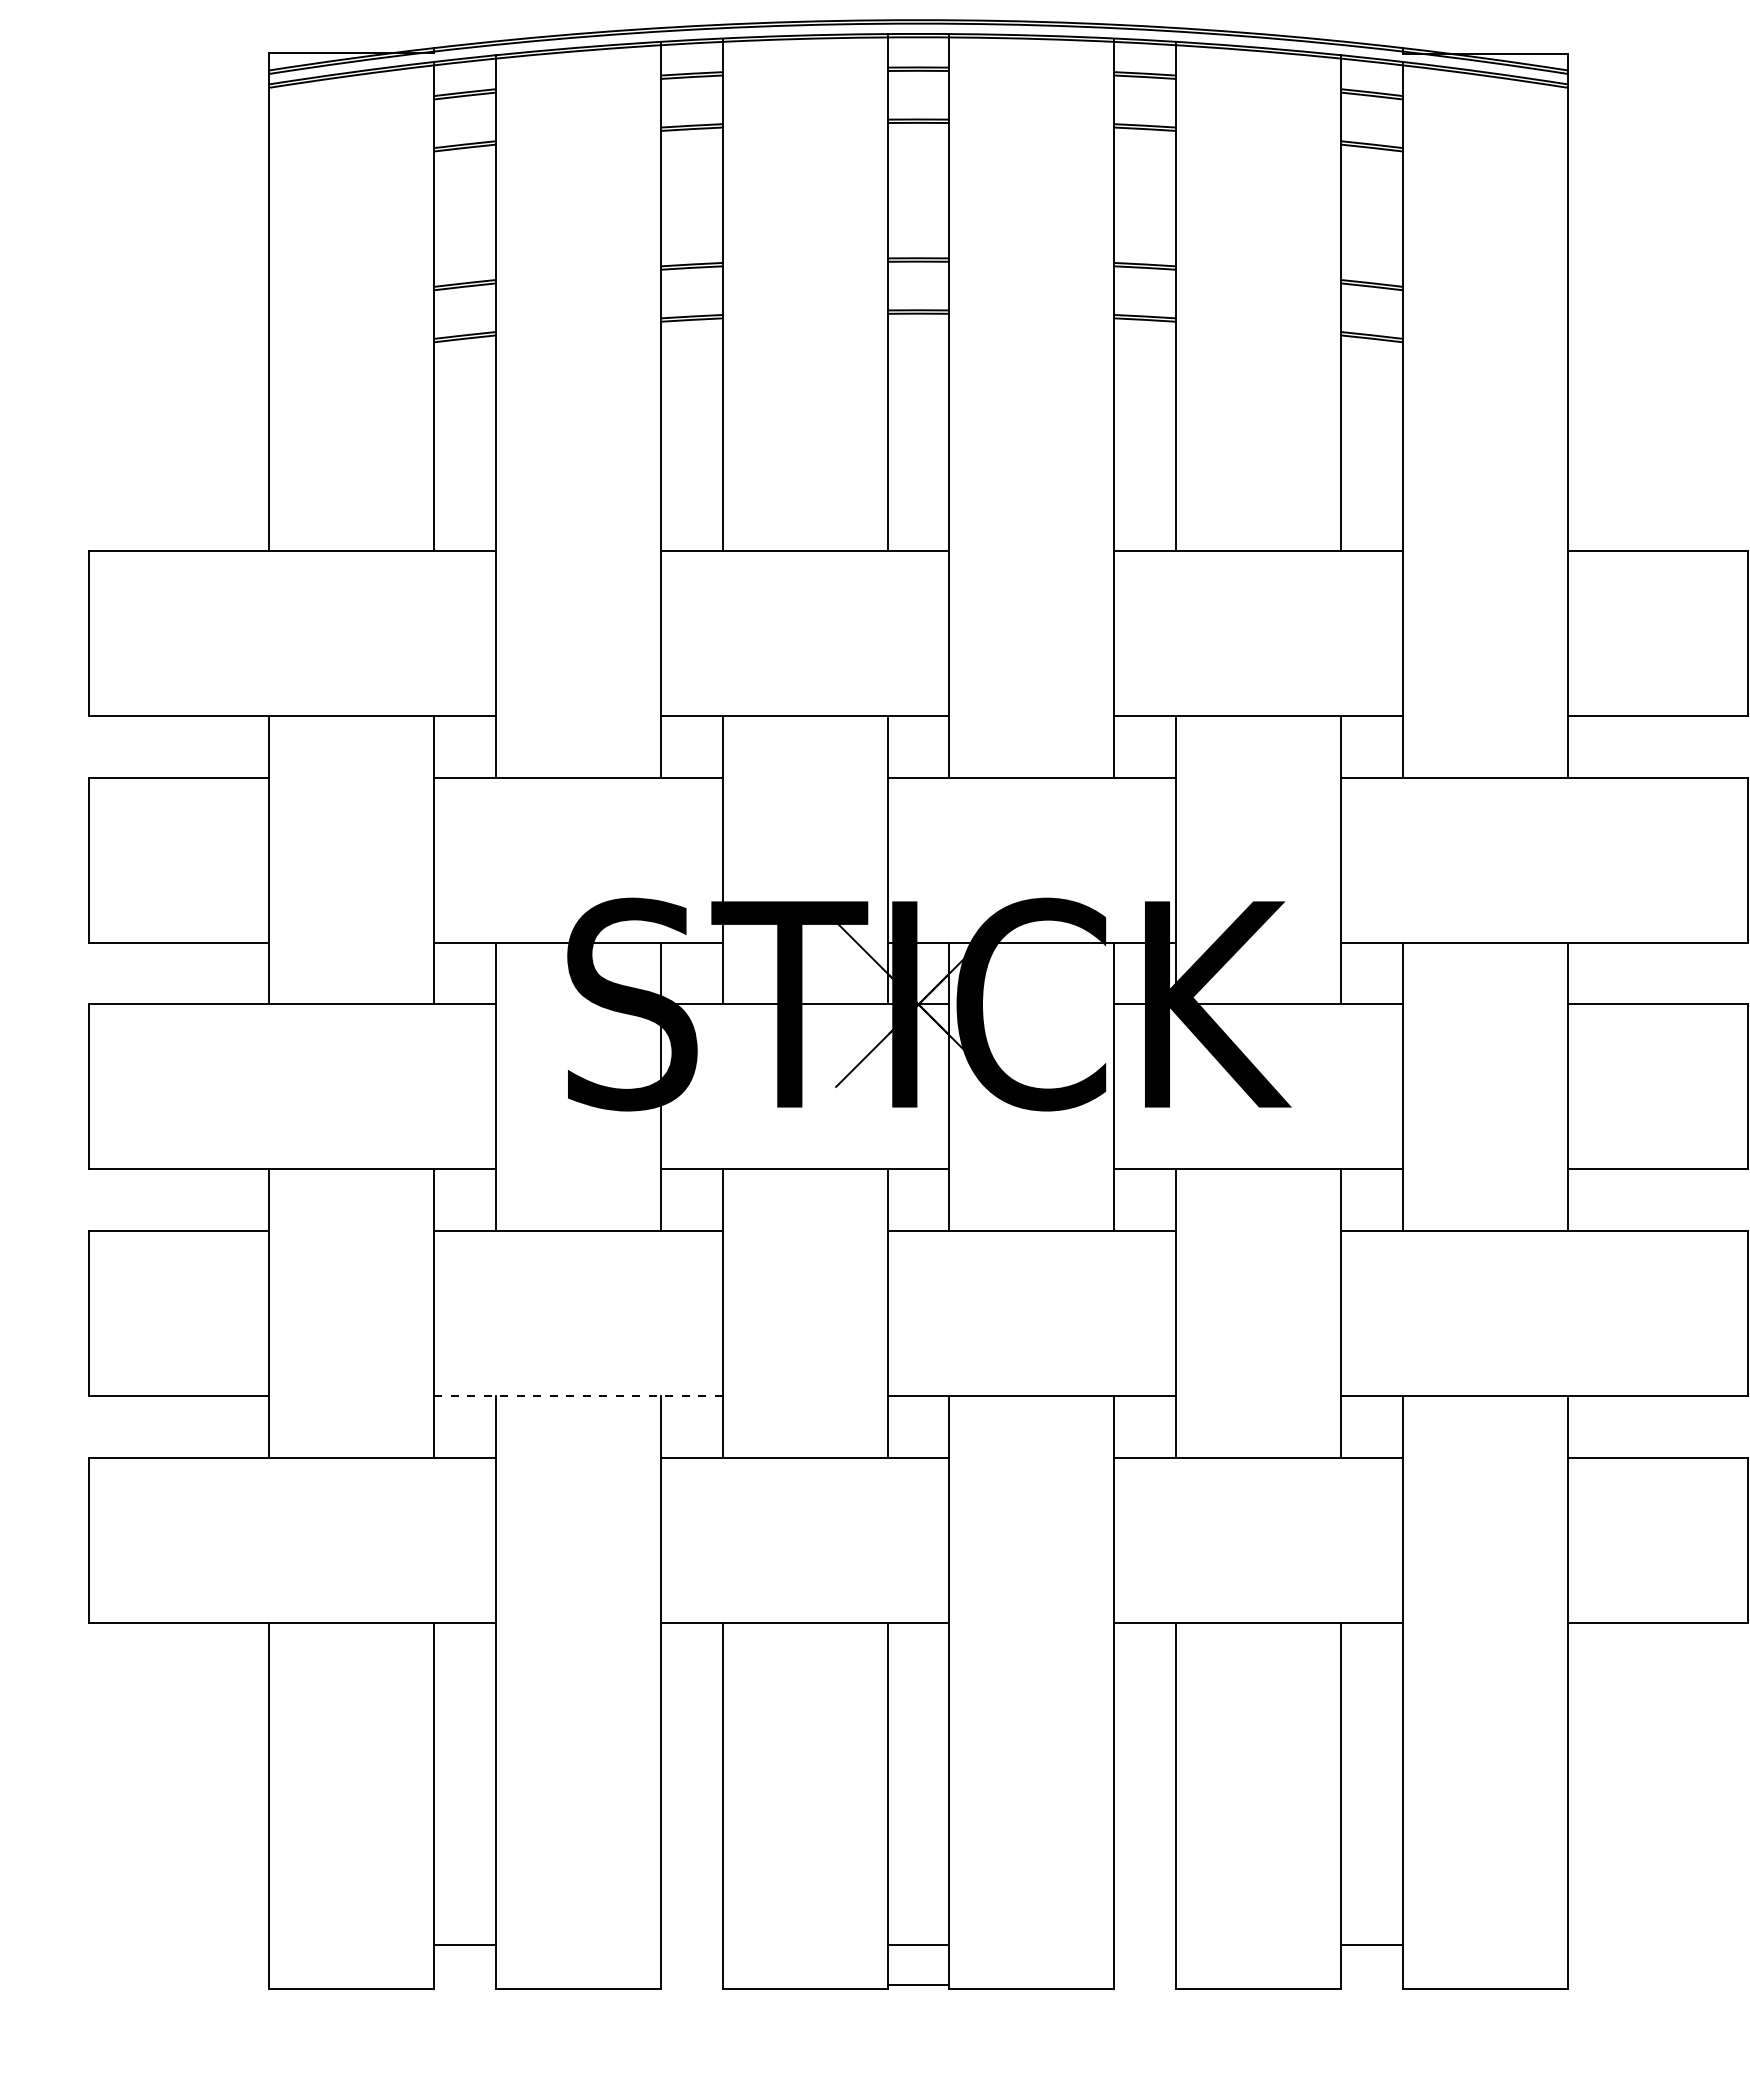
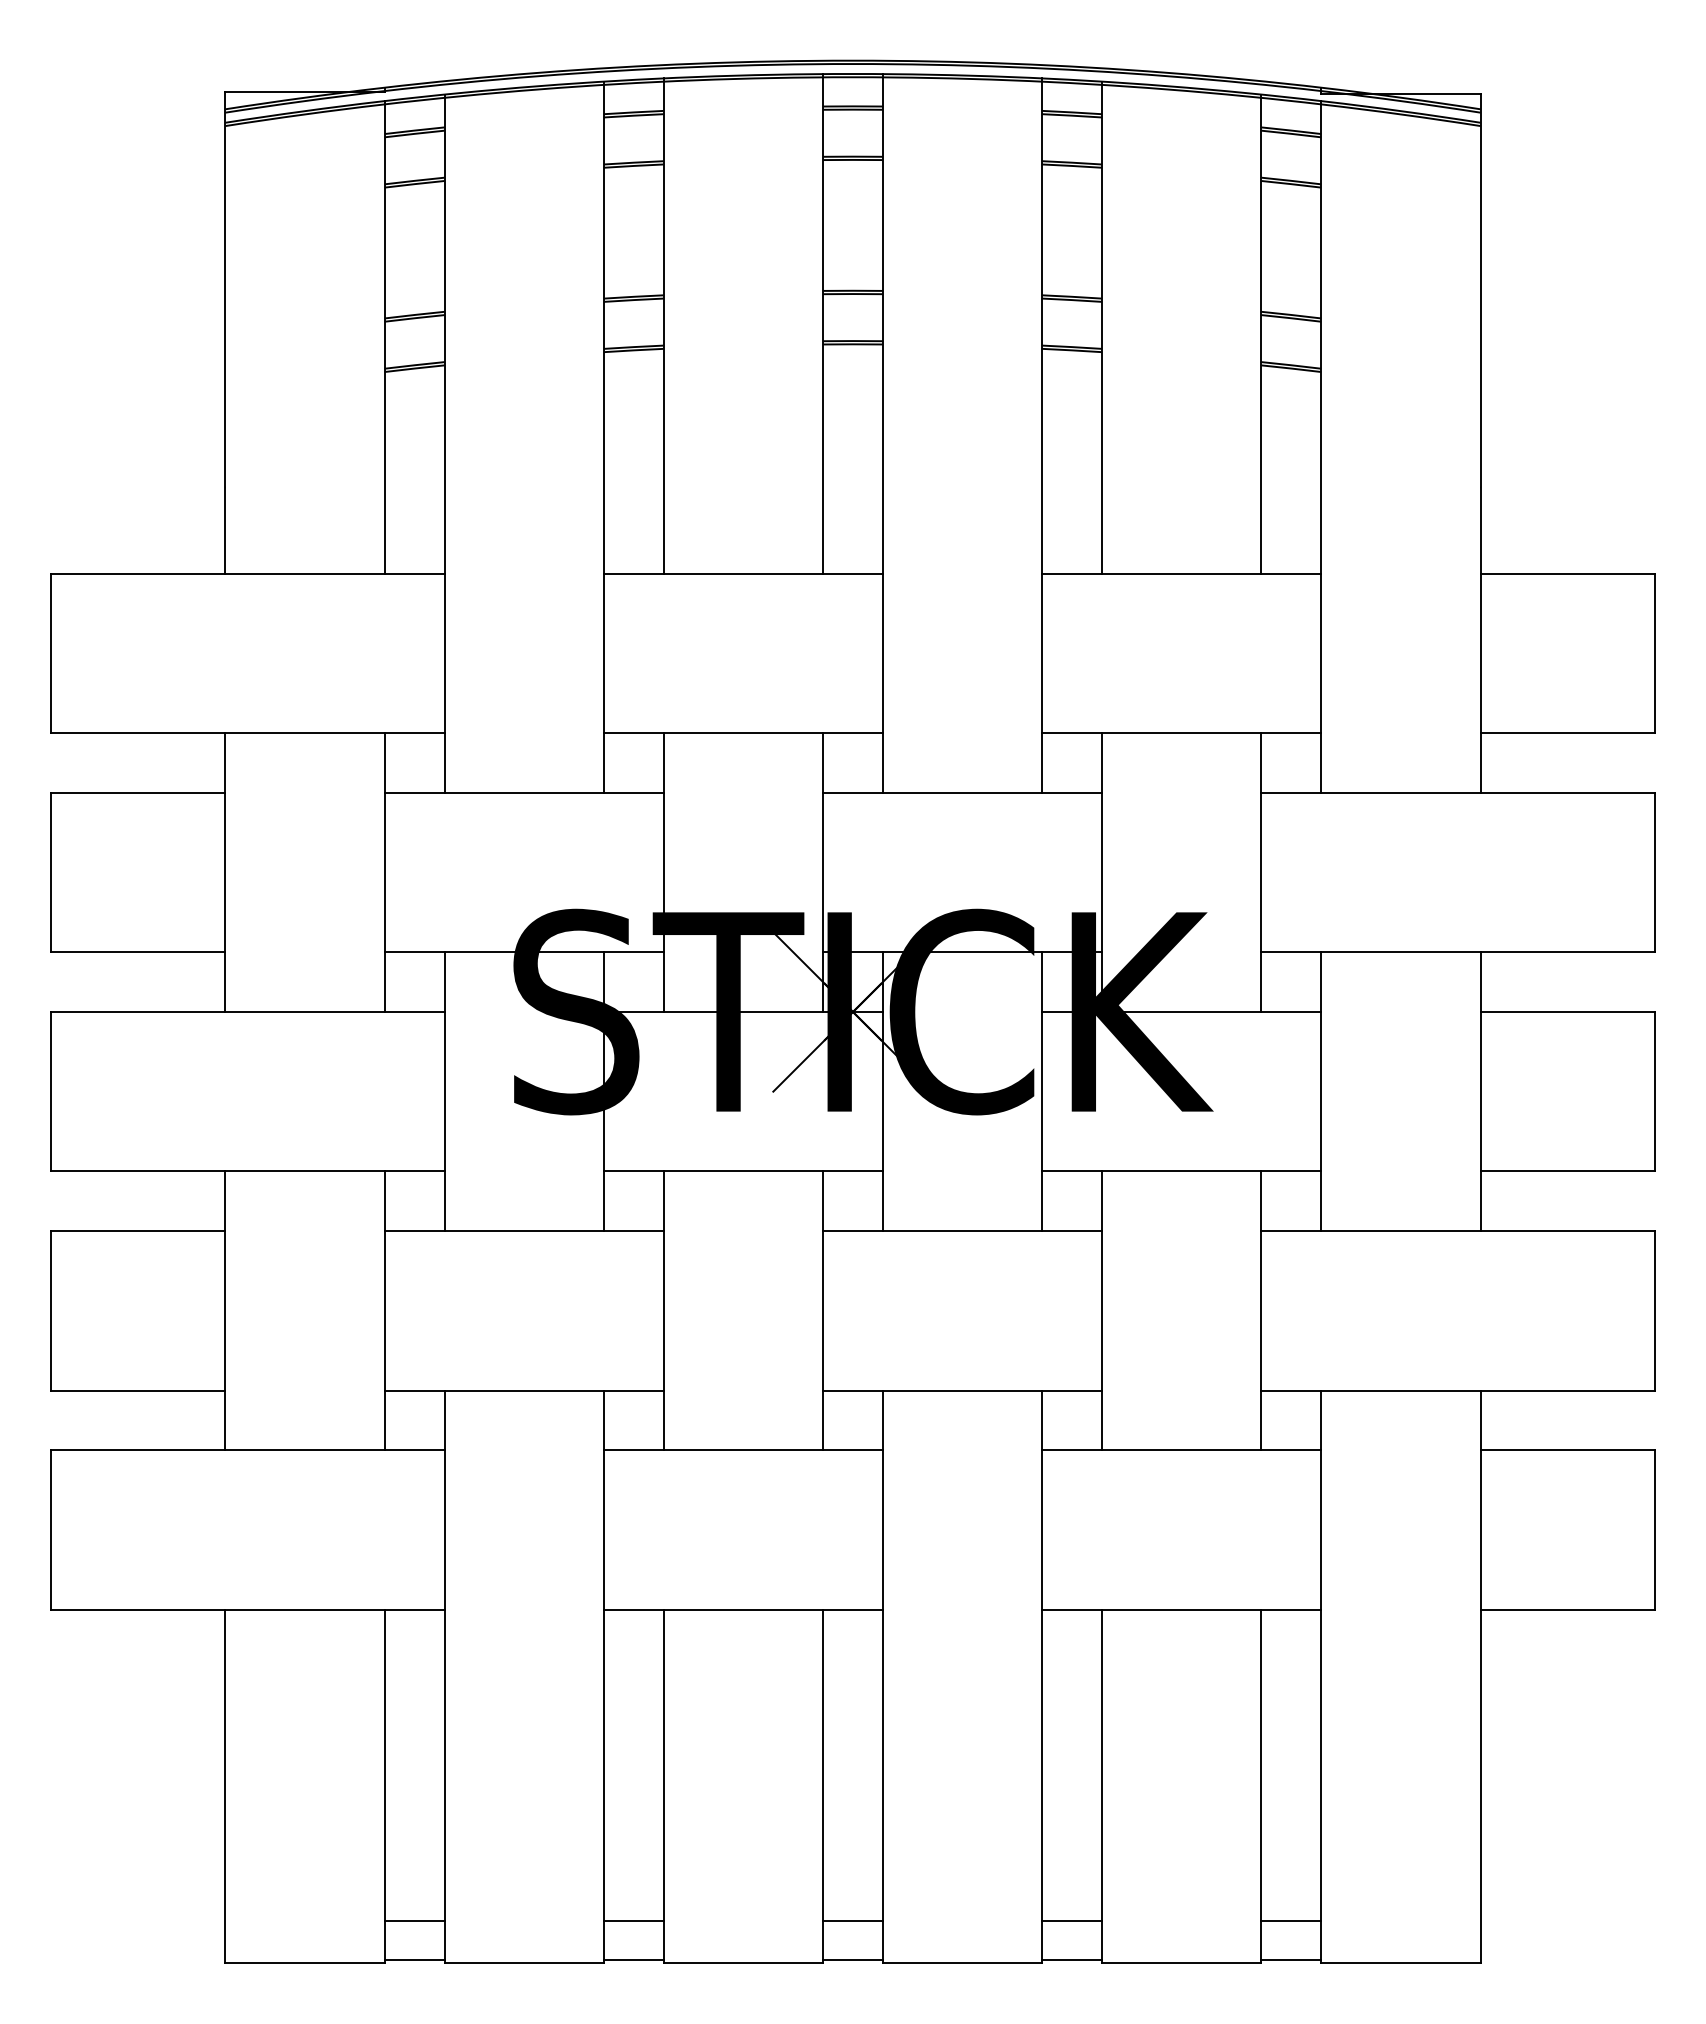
line: (578, 1396) -> (524, 1390), dashed -> solid
line: (691, 1945) -> (633, 1921), added
line: (1145, 1945) -> (1072, 1921), added
line: (464, 1984) -> (414, 1959), added
line: (691, 1984) -> (633, 1959), added
line: (1145, 1984) -> (1072, 1959), added
line: (1372, 1984) -> (1291, 1959), added

